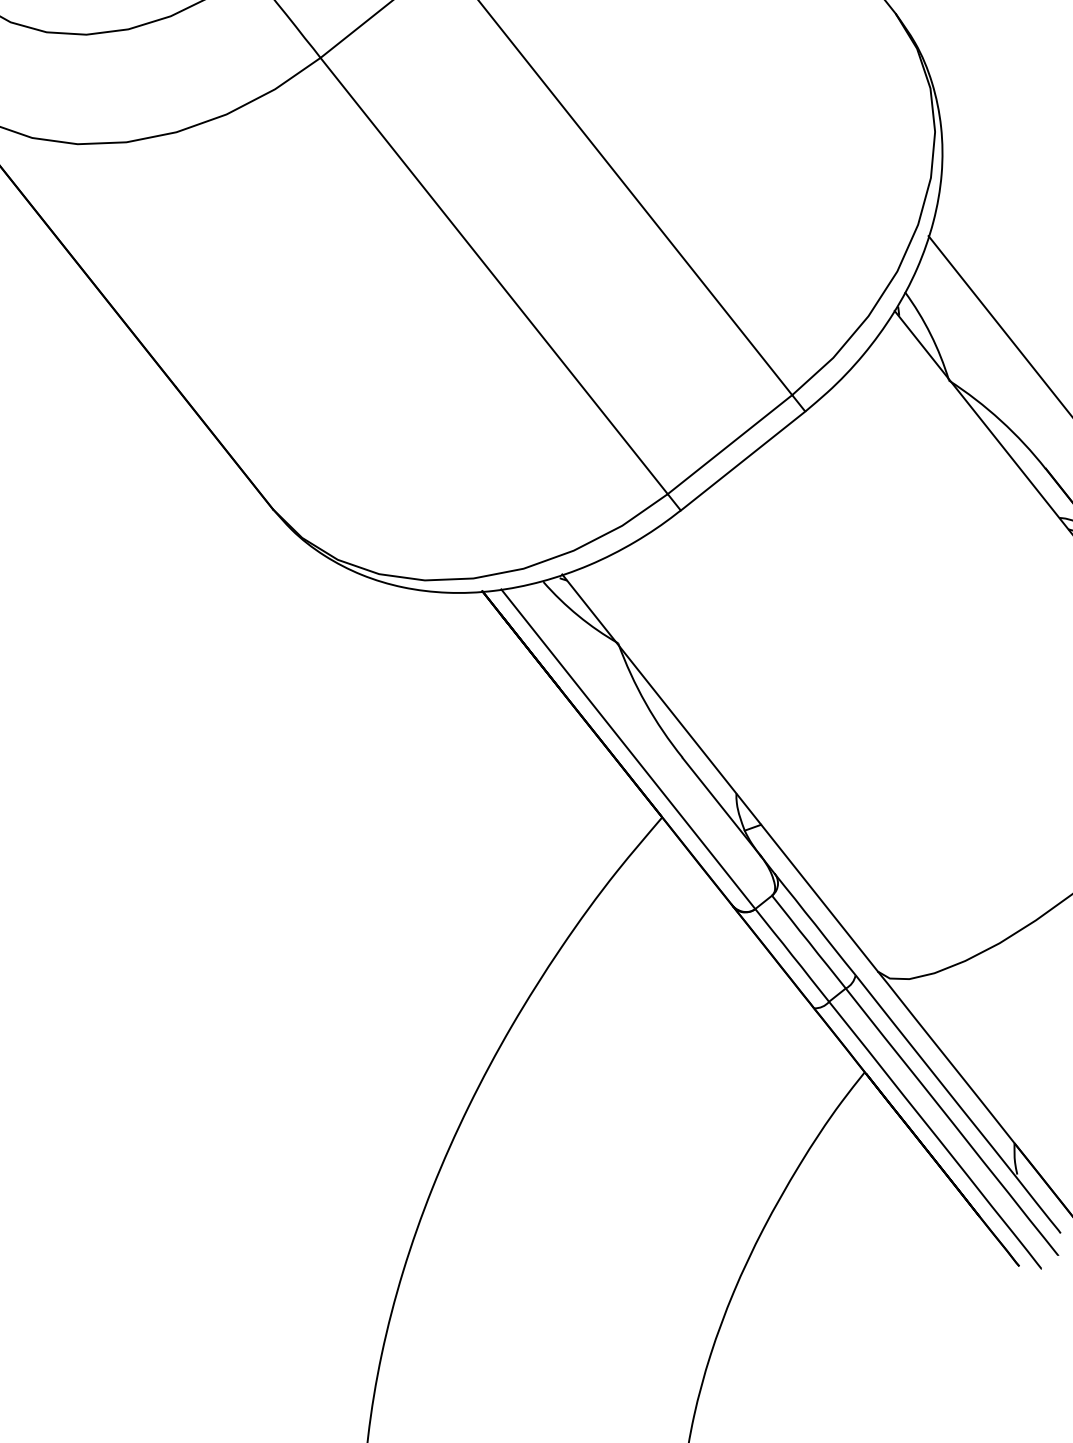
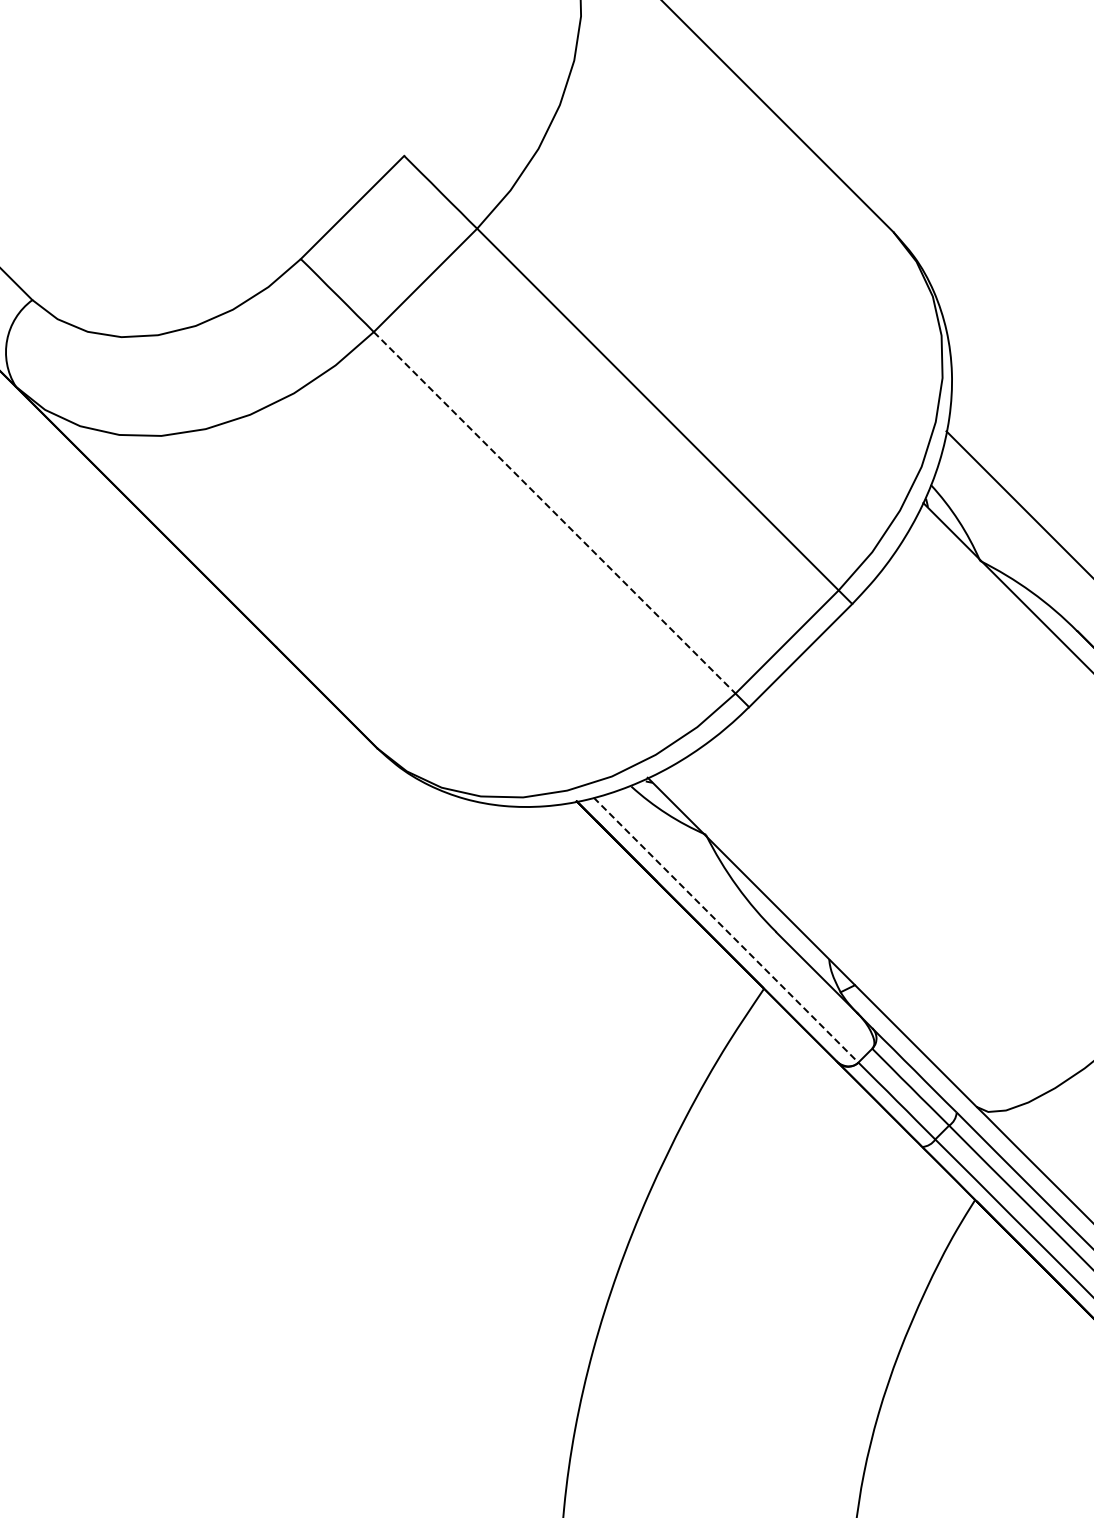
line: (494, 275) -> (554, 512), solid -> dashed
line: (628, 749) -> (726, 930), solid -> dashed

